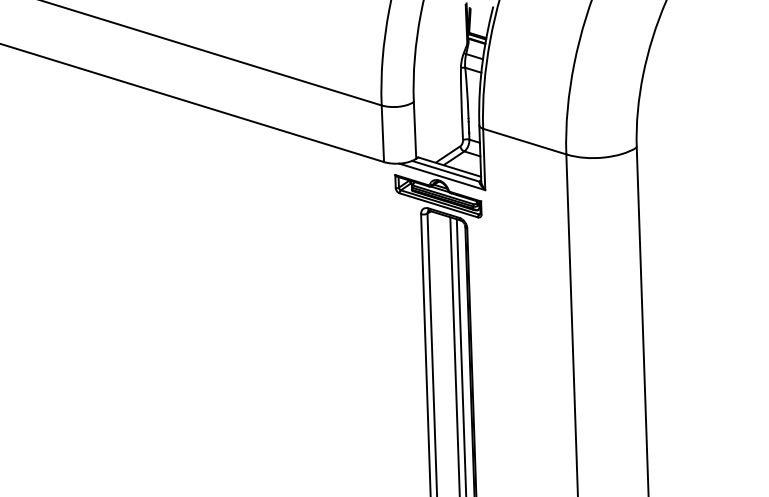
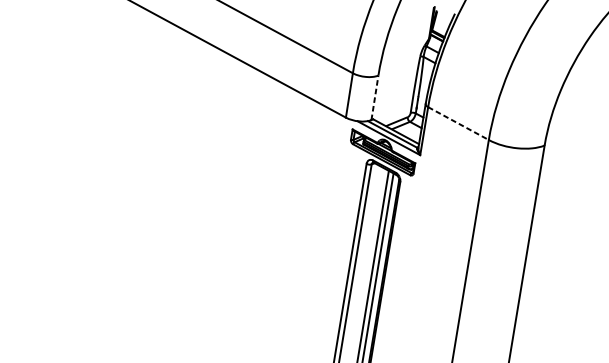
line: (415, 129) -> (375, 97), solid -> dashed
line: (524, 141) -> (458, 123), solid -> dashed

